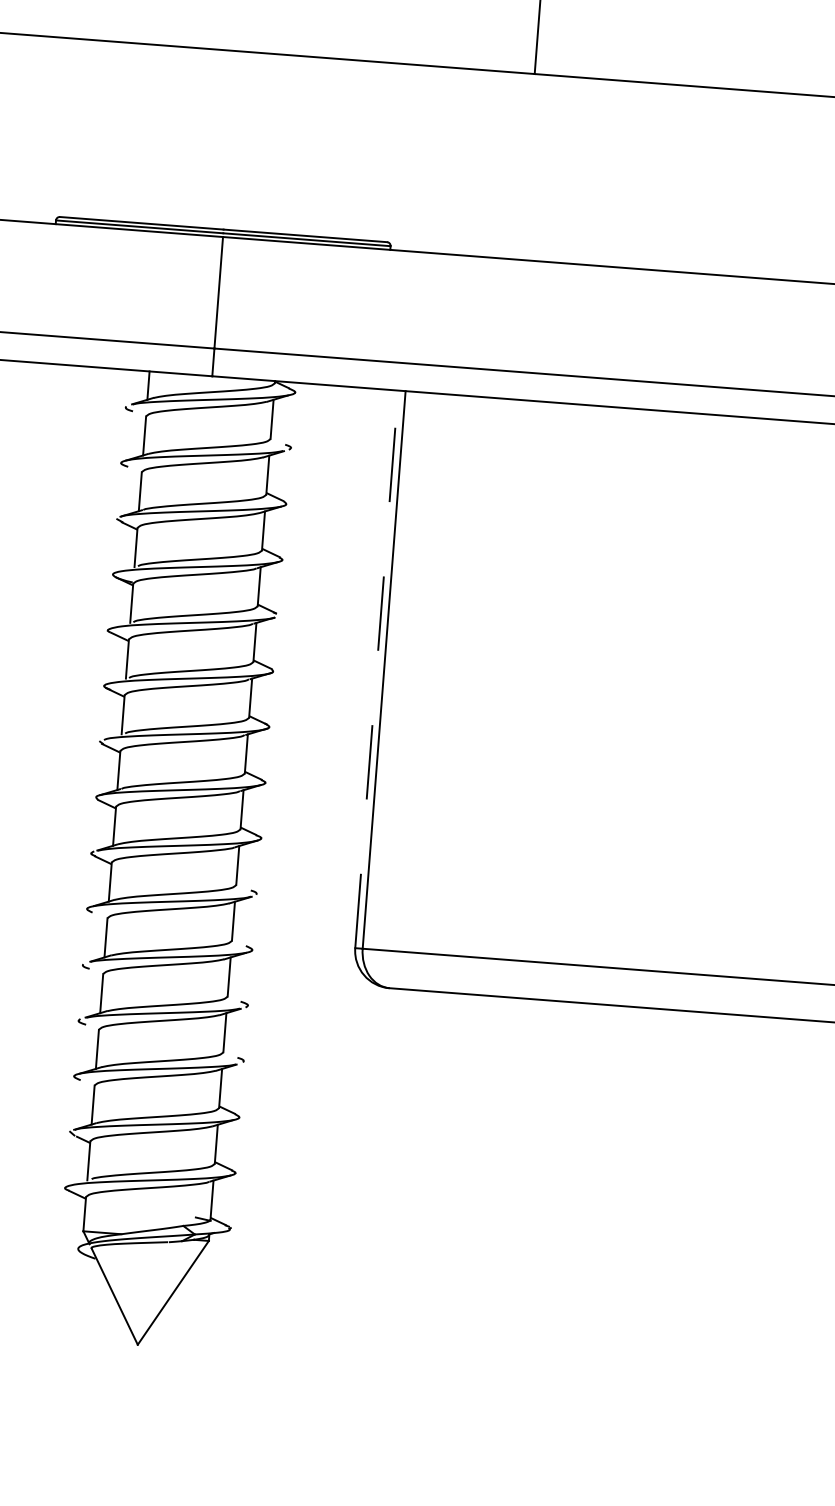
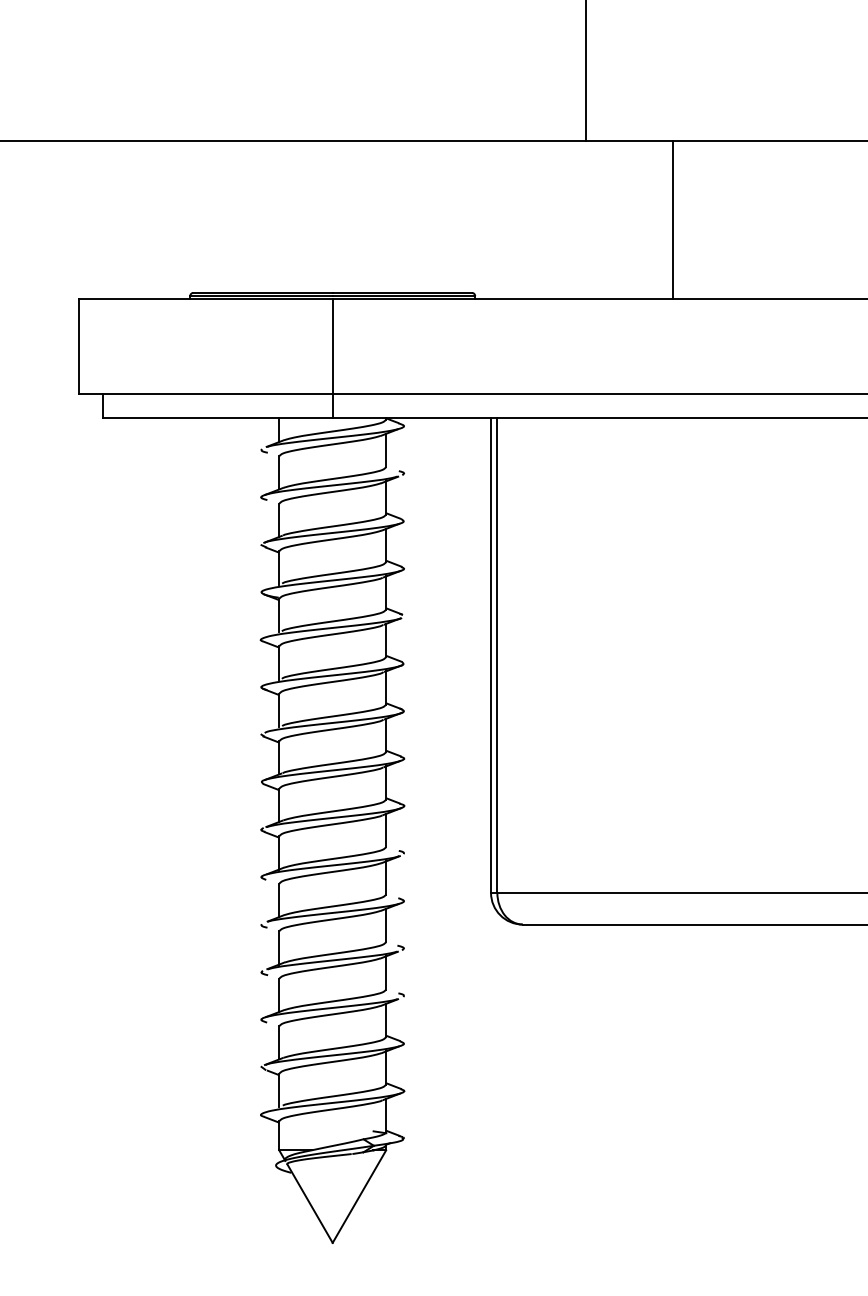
line: (630, 174) -> (673, 219), added
line: (377, 668) -> (491, 654), dashed -> solid

